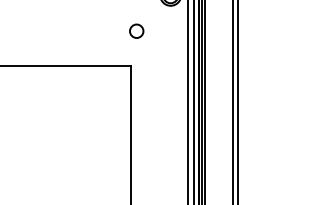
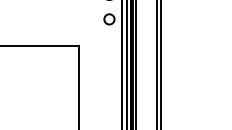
circle: (136, 30) -> (109, 18), moved

